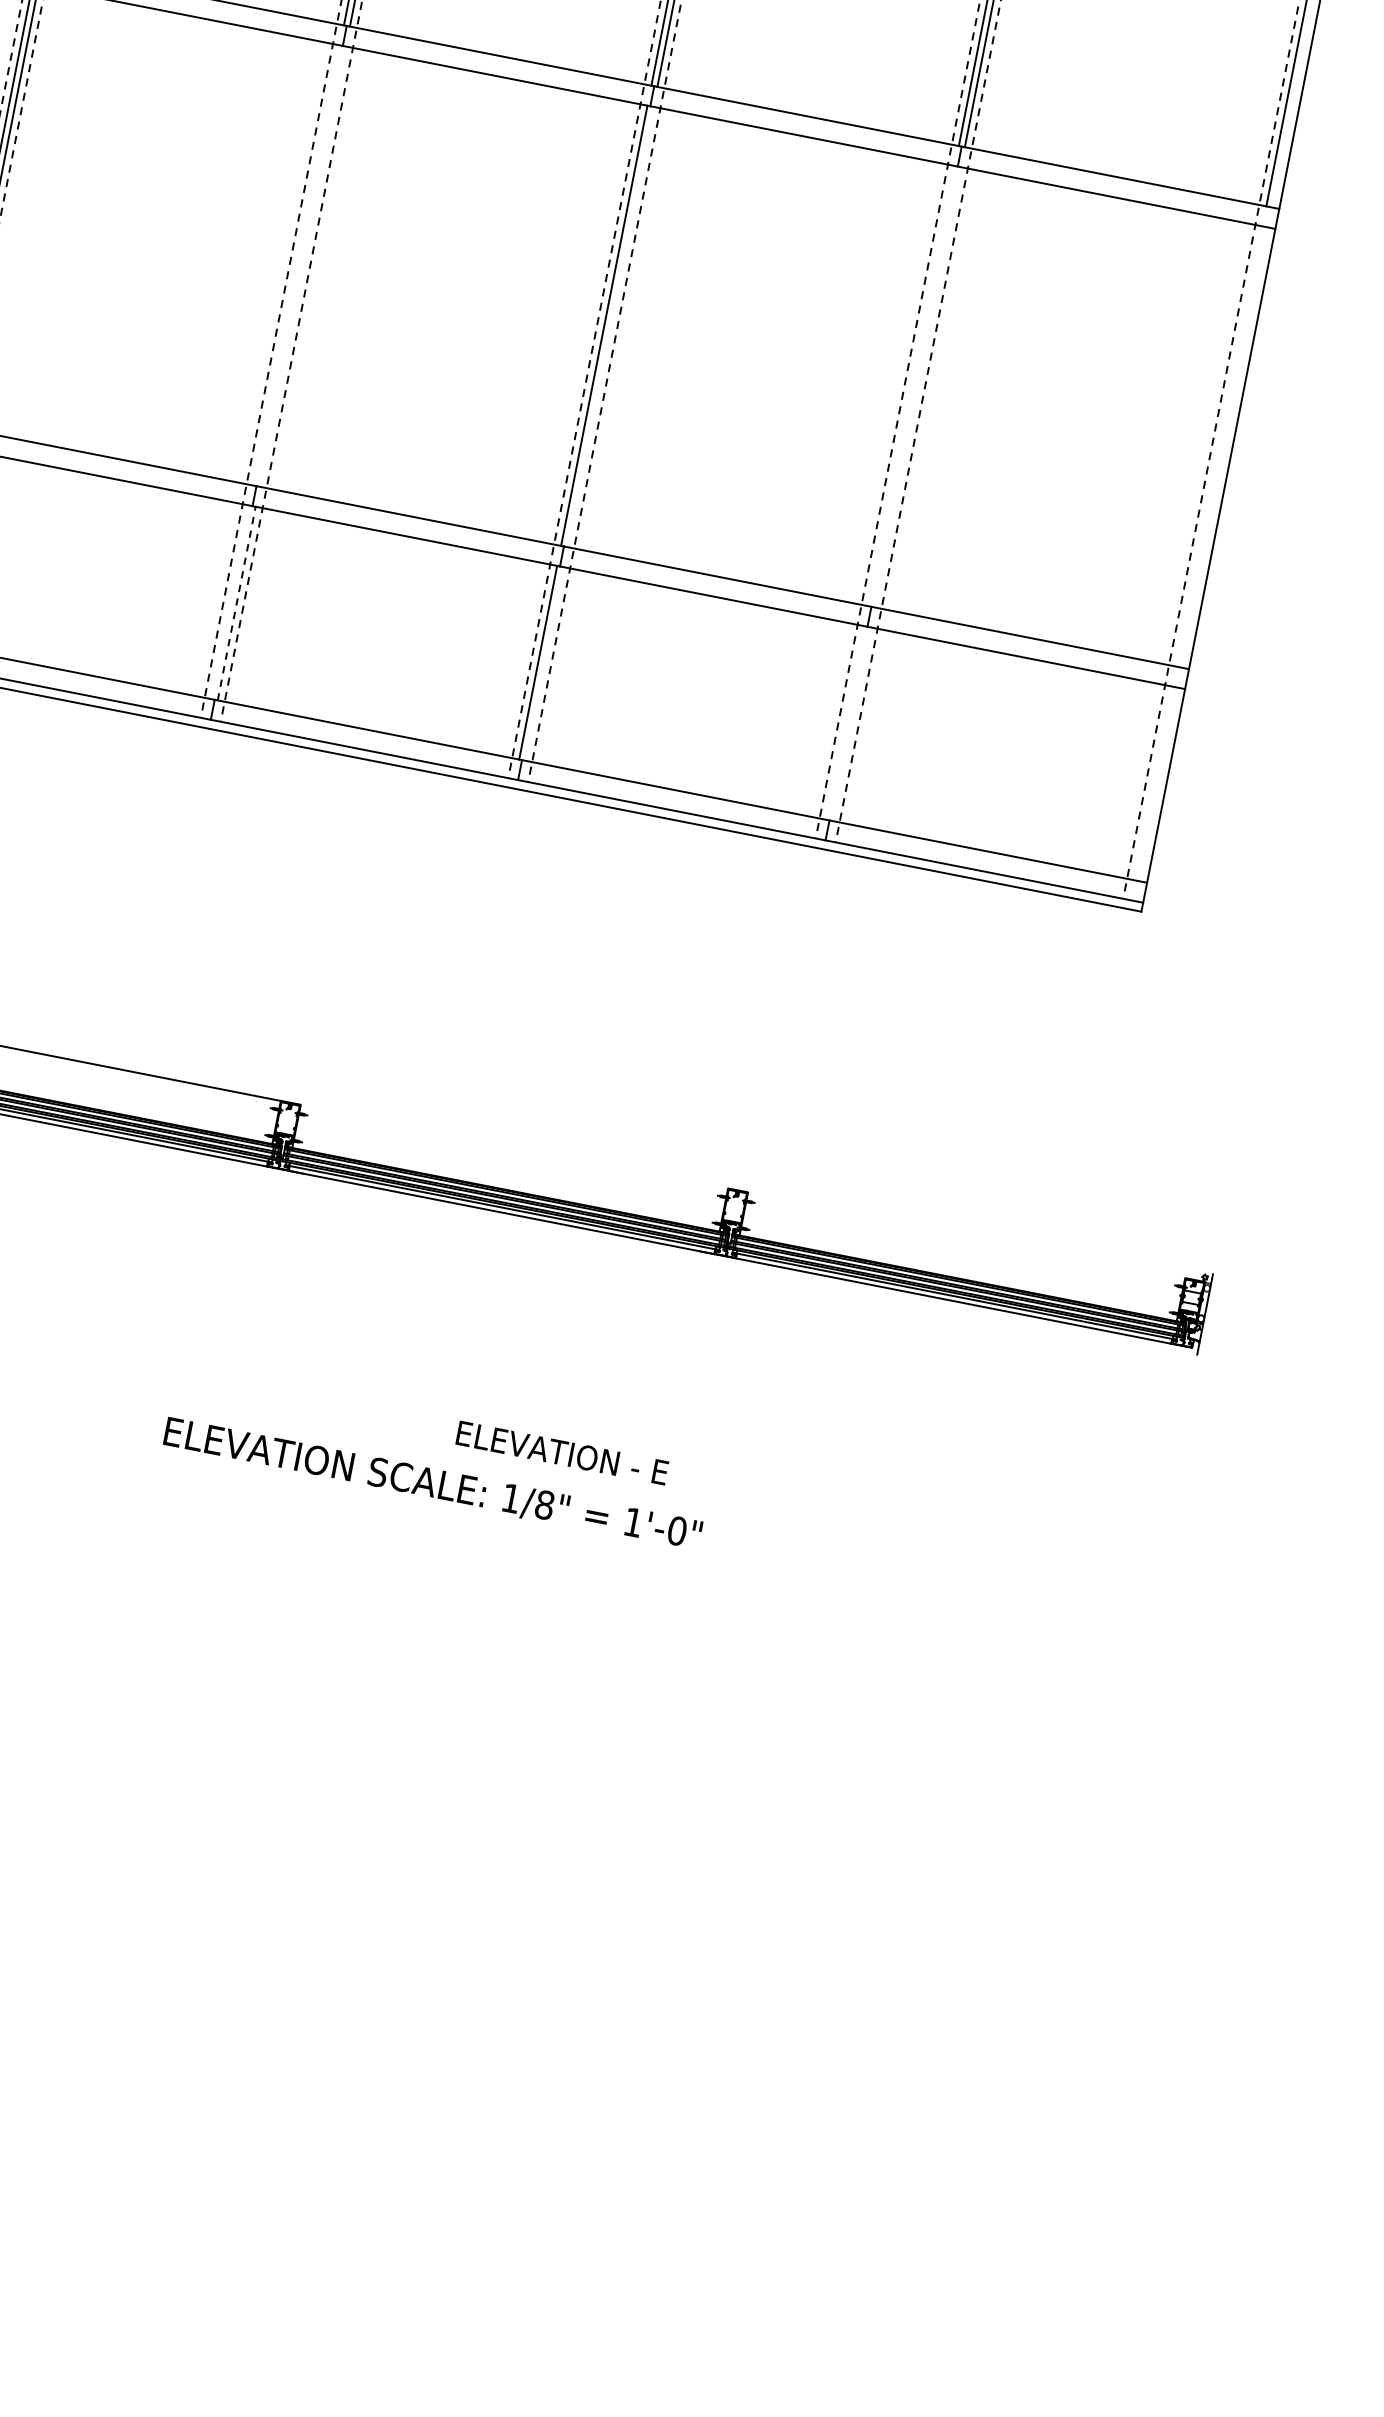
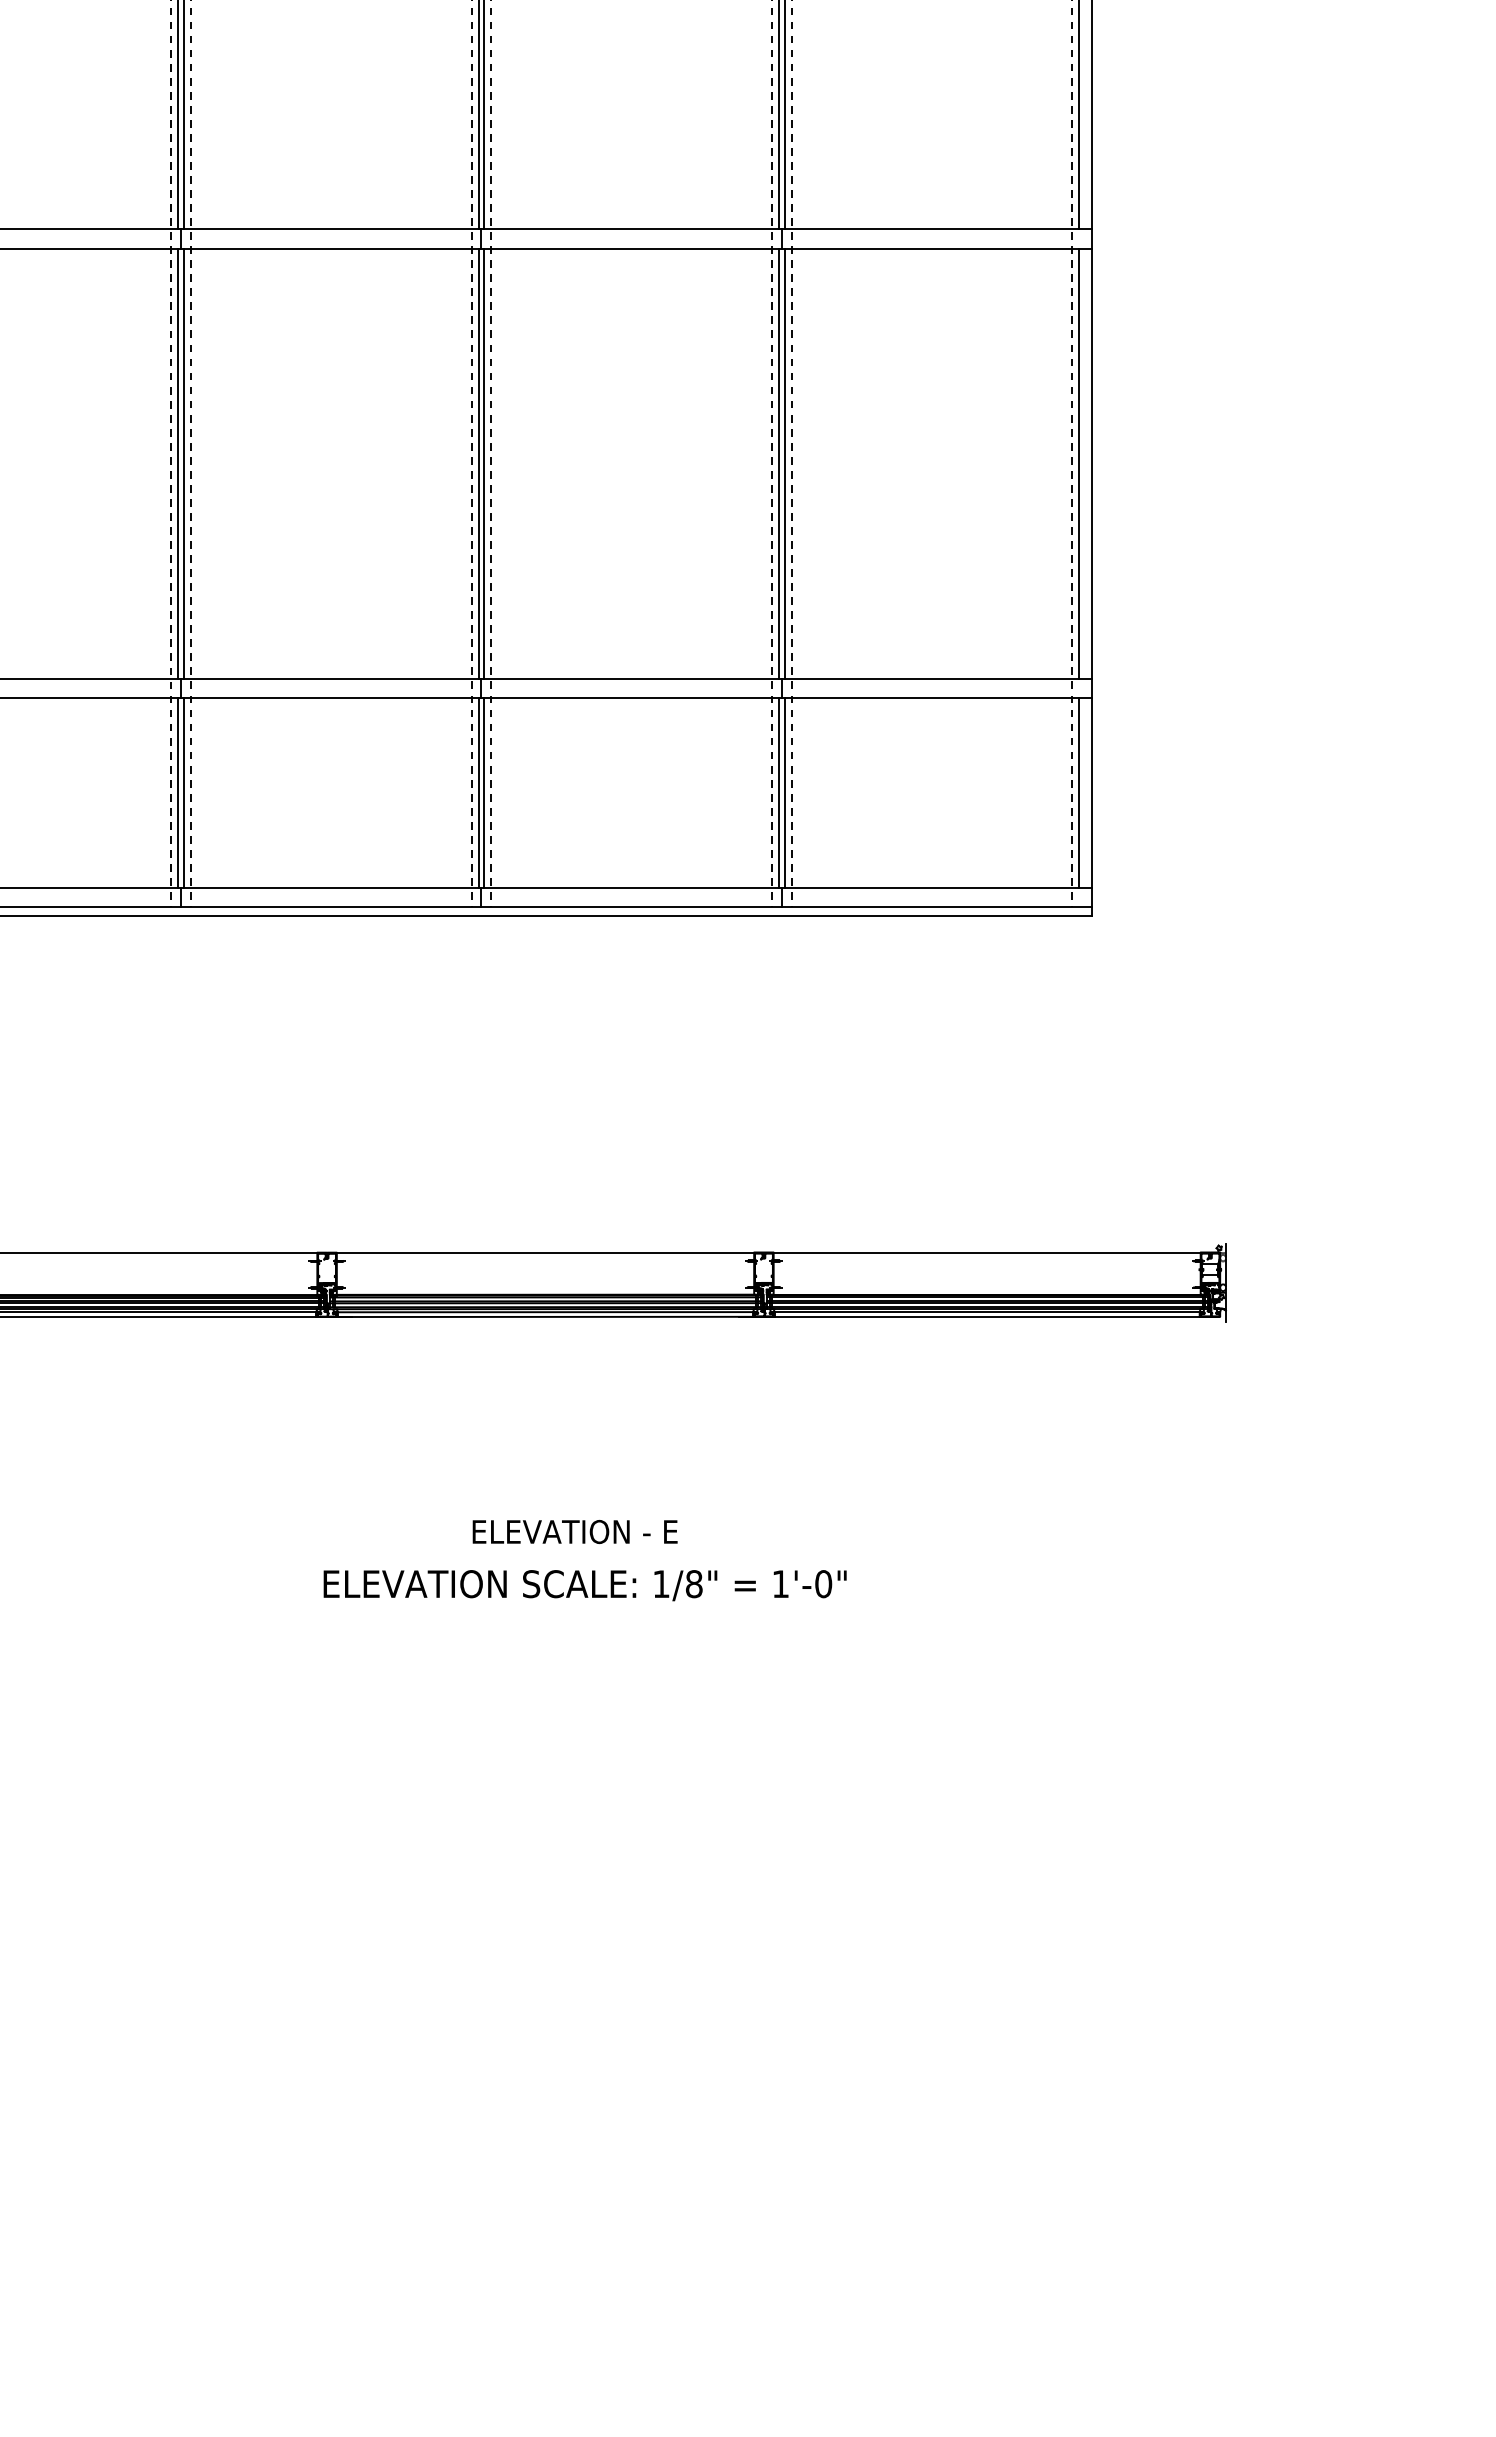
line: (297, 265) -> (178, 463), added
line: (303, 266) -> (184, 463), added
line: (610, 326) -> (484, 463), added
line: (911, 385) -> (778, 463), added
line: (917, 386) -> (784, 463), added
line: (1219, 446) -> (1079, 463), added
line: (231, 601) -> (178, 792), added
line: (237, 604) -> (184, 793), dashed -> solid
line: (544, 663) -> (484, 792), added
line: (845, 722) -> (778, 792), added
line: (851, 723) -> (784, 792), added
line: (1153, 782) -> (1079, 792), added
line: (514, 1146) -> (545, 1252), added
line: (965, 1235) -> (986, 1252), added
text: (561, 1453) -> (574, 1532), moved
text: (432, 1484) -> (584, 1585), moved

